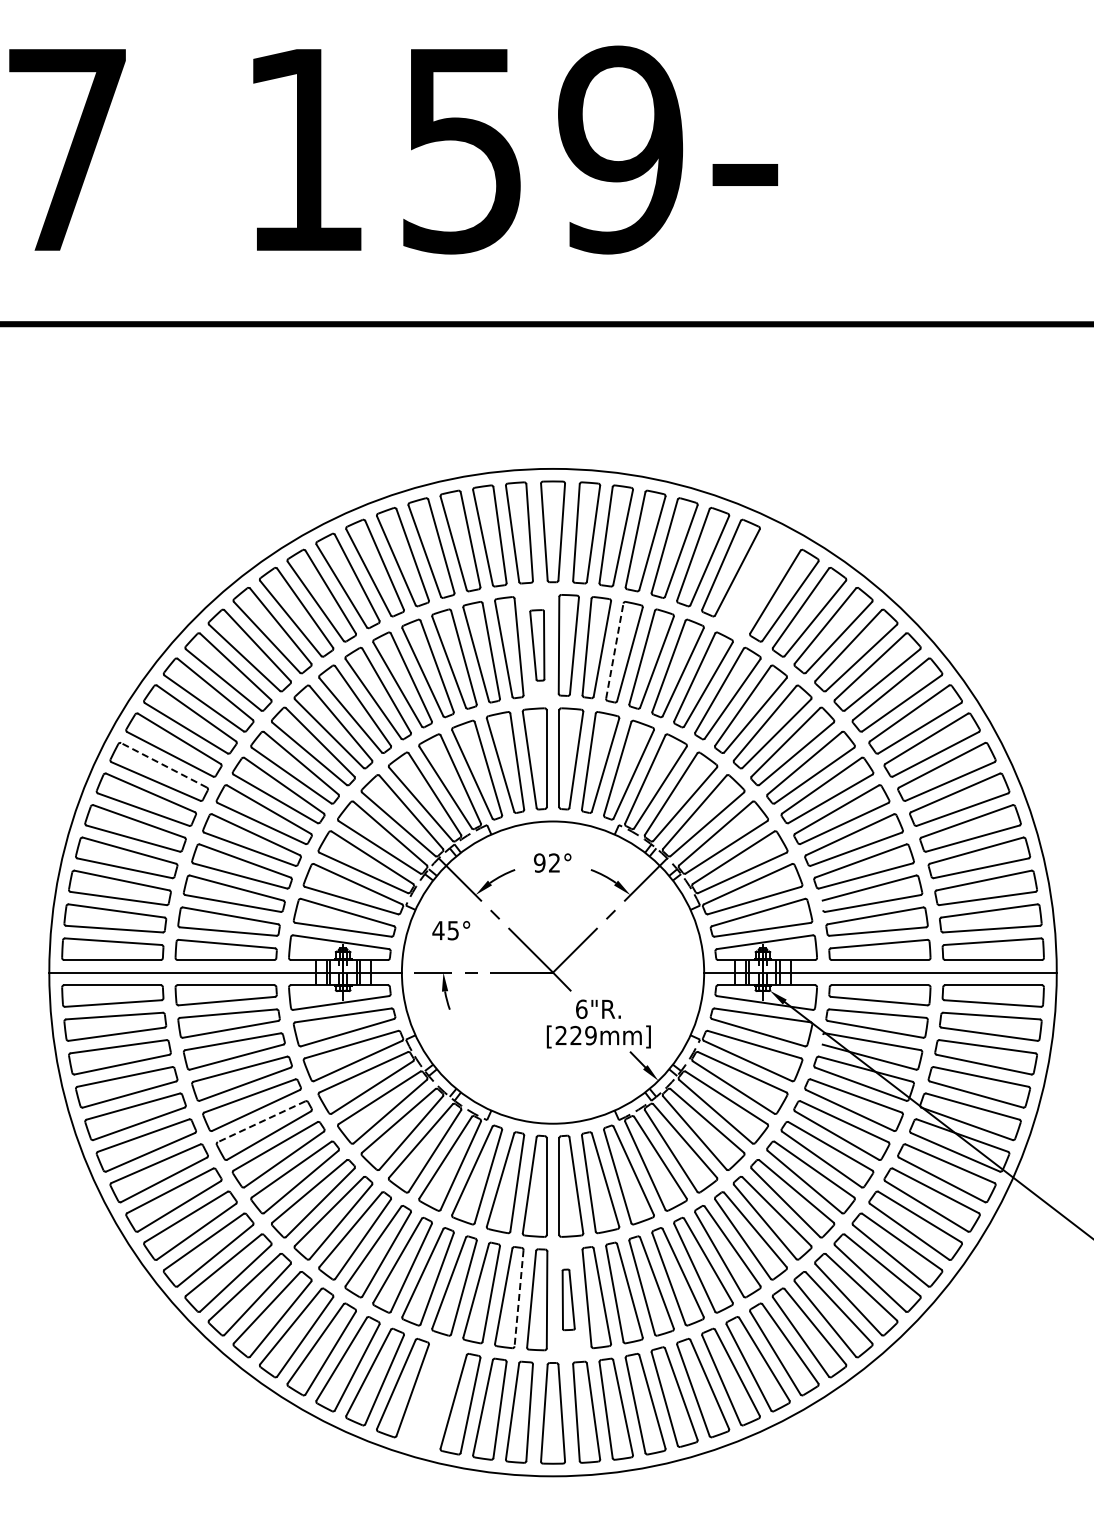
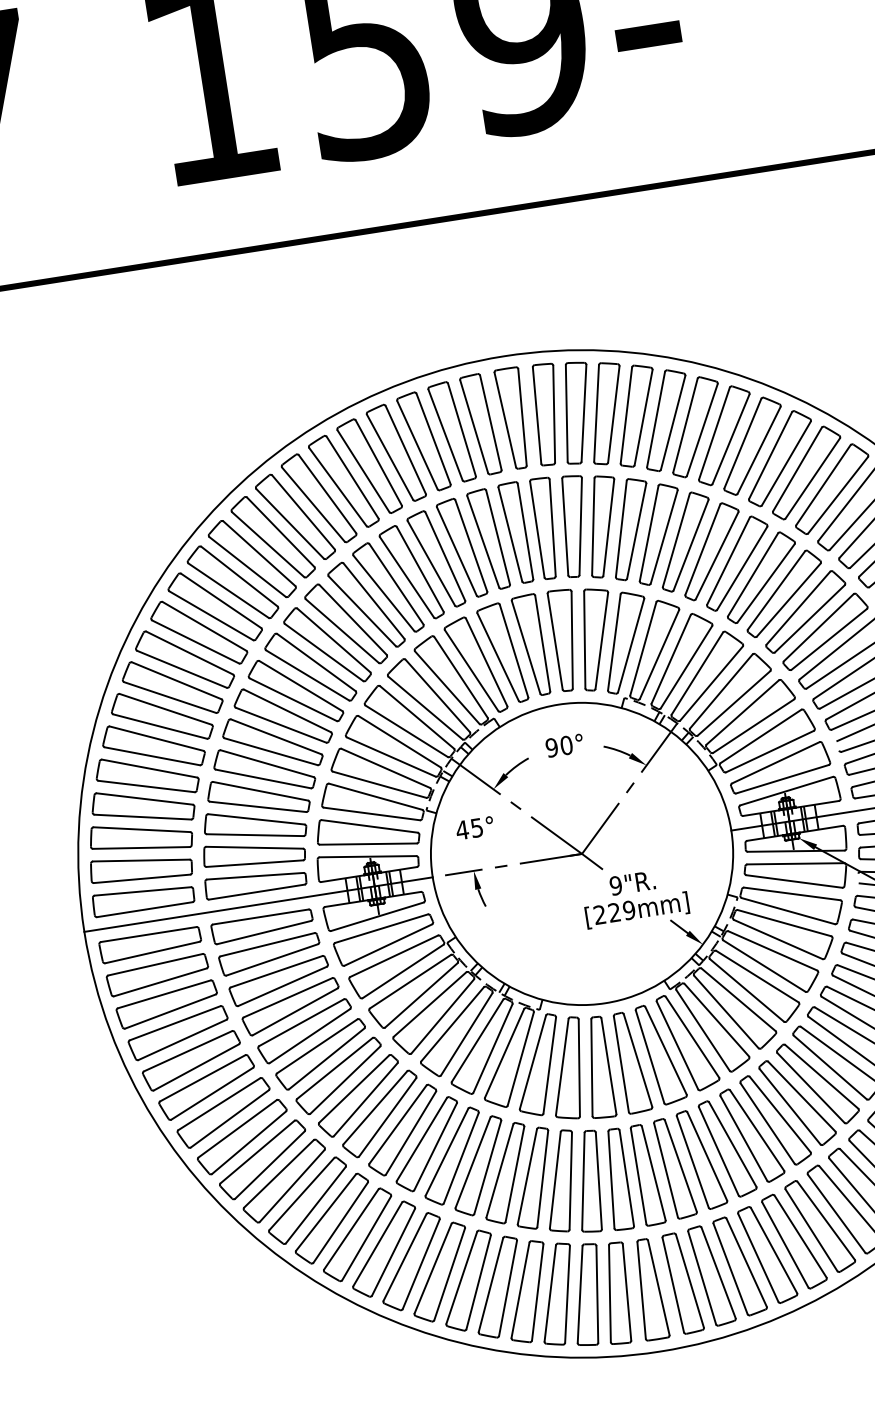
part: (757, 580) -> (723, 434), added
part: (537, 645) -> (516, 533), size x1.43
line: (614, 650) -> (592, 526), dashed -> solid
line: (163, 765) -> (165, 709), dashed -> solid
text: (554, 862) -> (566, 744), 92° -> 90°
text: (581, 1009) -> (615, 885), 6"R. -> 9"R.
line: (261, 1121) -> (317, 1046), dashed -> solid
line: (519, 1298) -> (599, 1181), dashed -> solid
part: (568, 1299) -> (647, 1174), size x1.67
part: (431, 1396) -> (527, 1291), added

